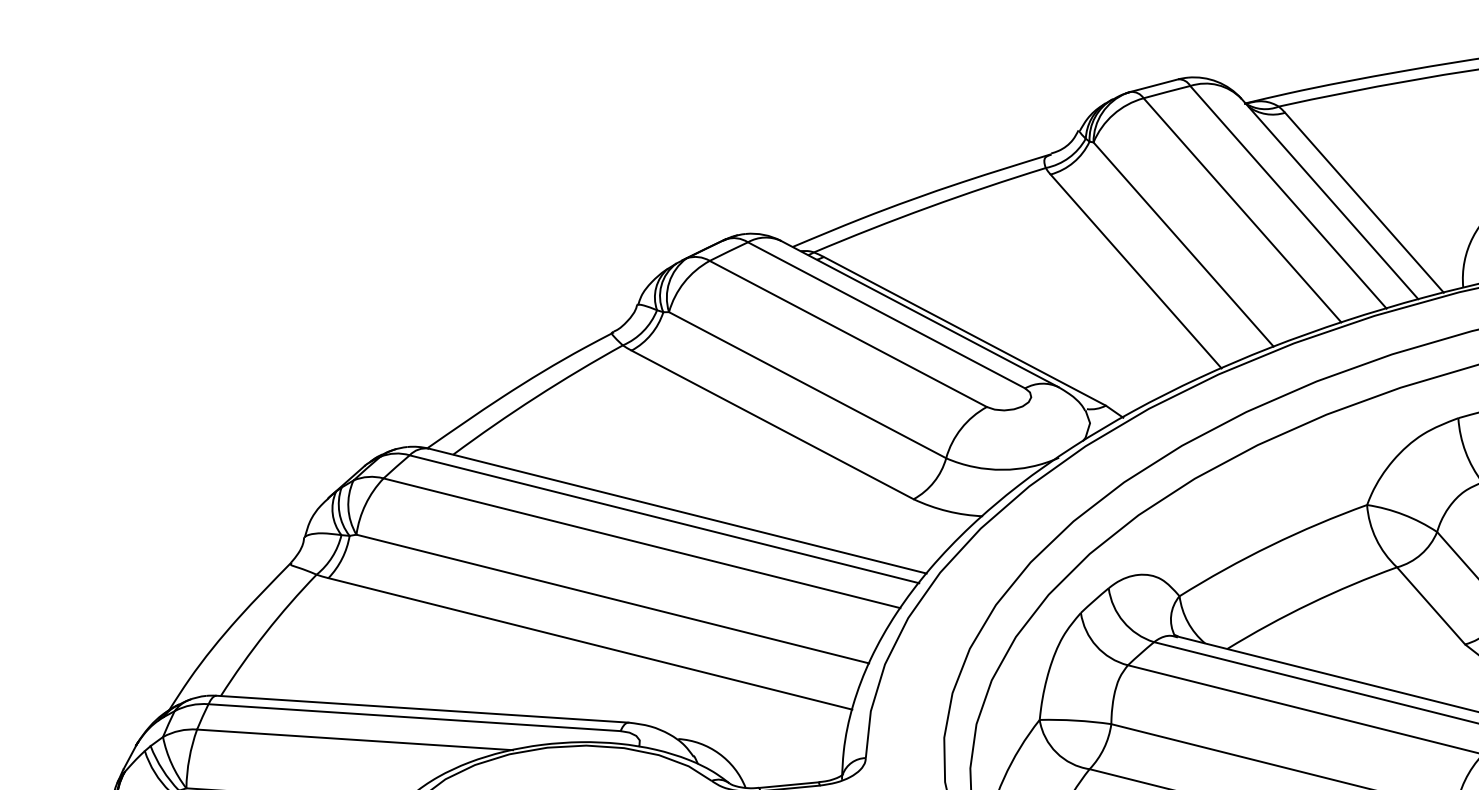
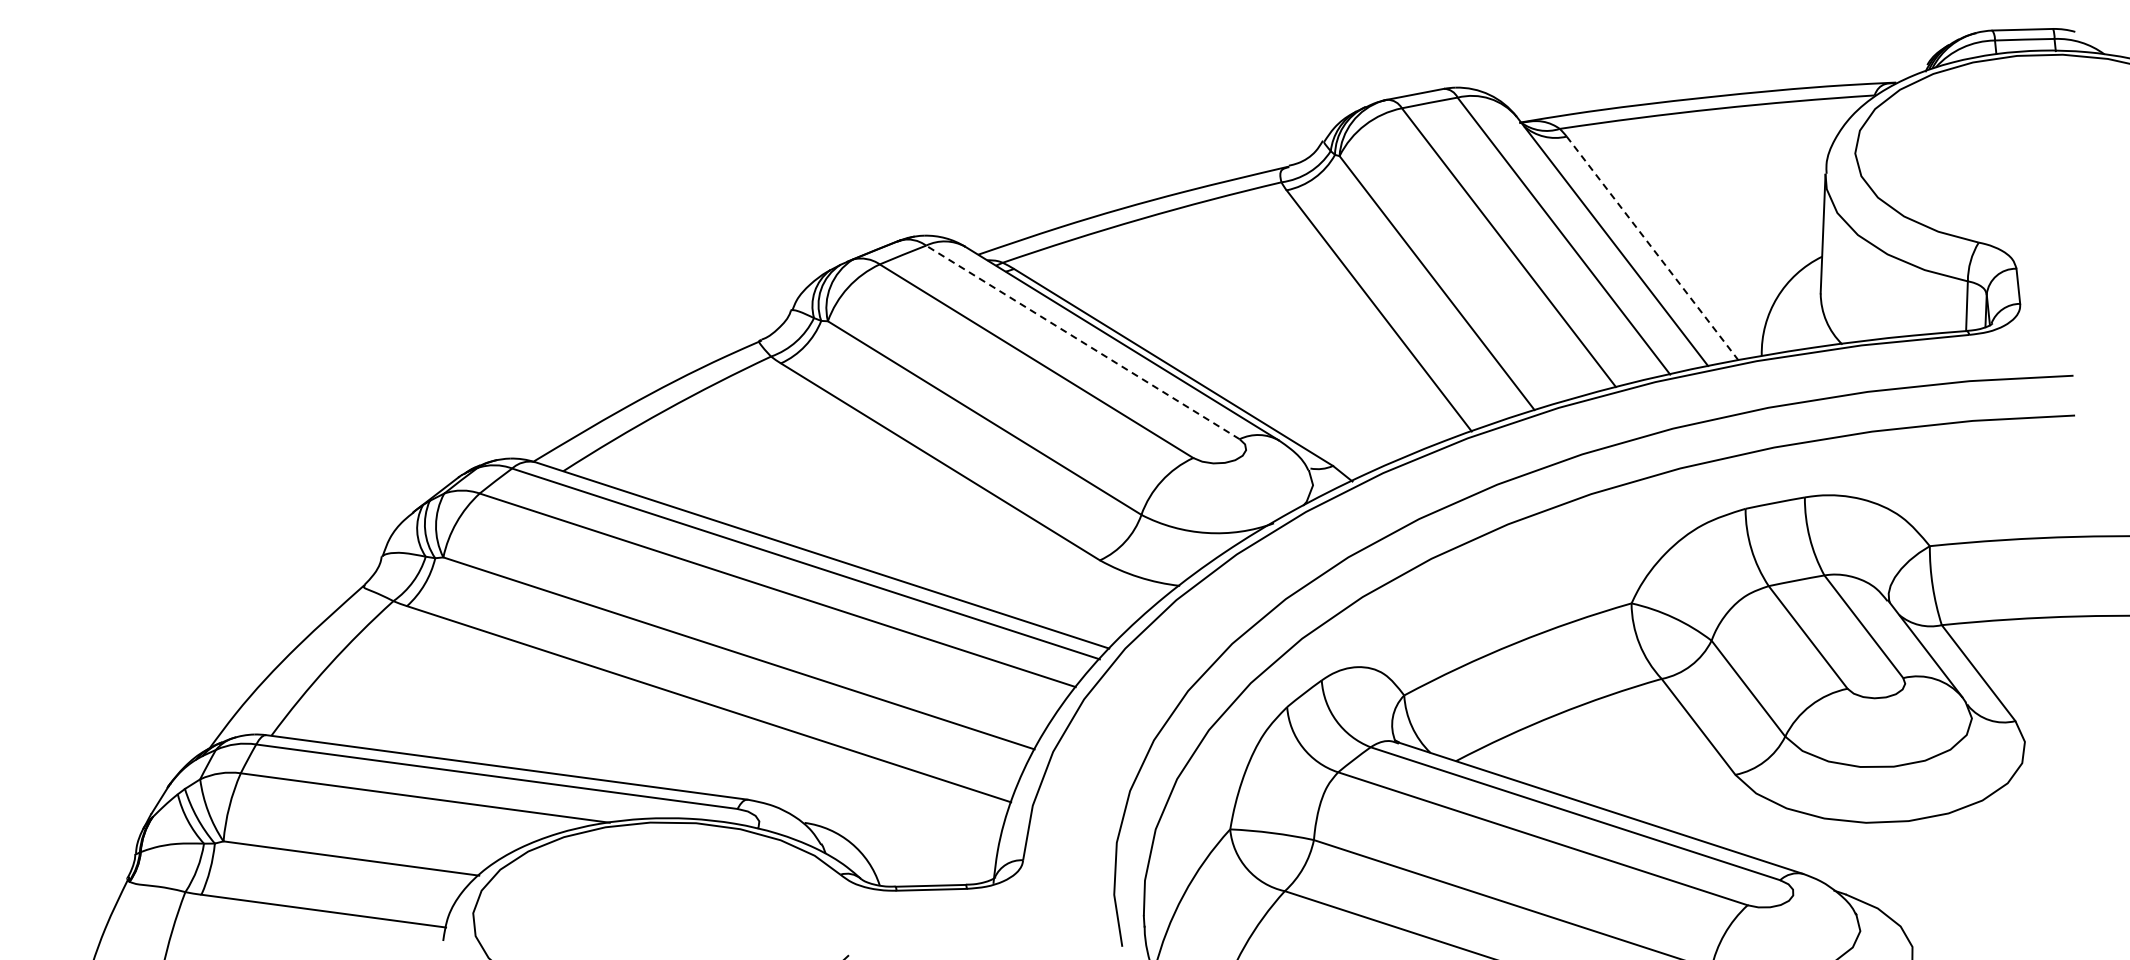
line: (1364, 202) -> (1652, 248), solid -> dashed
line: (886, 315) -> (1082, 342), solid -> dashed

